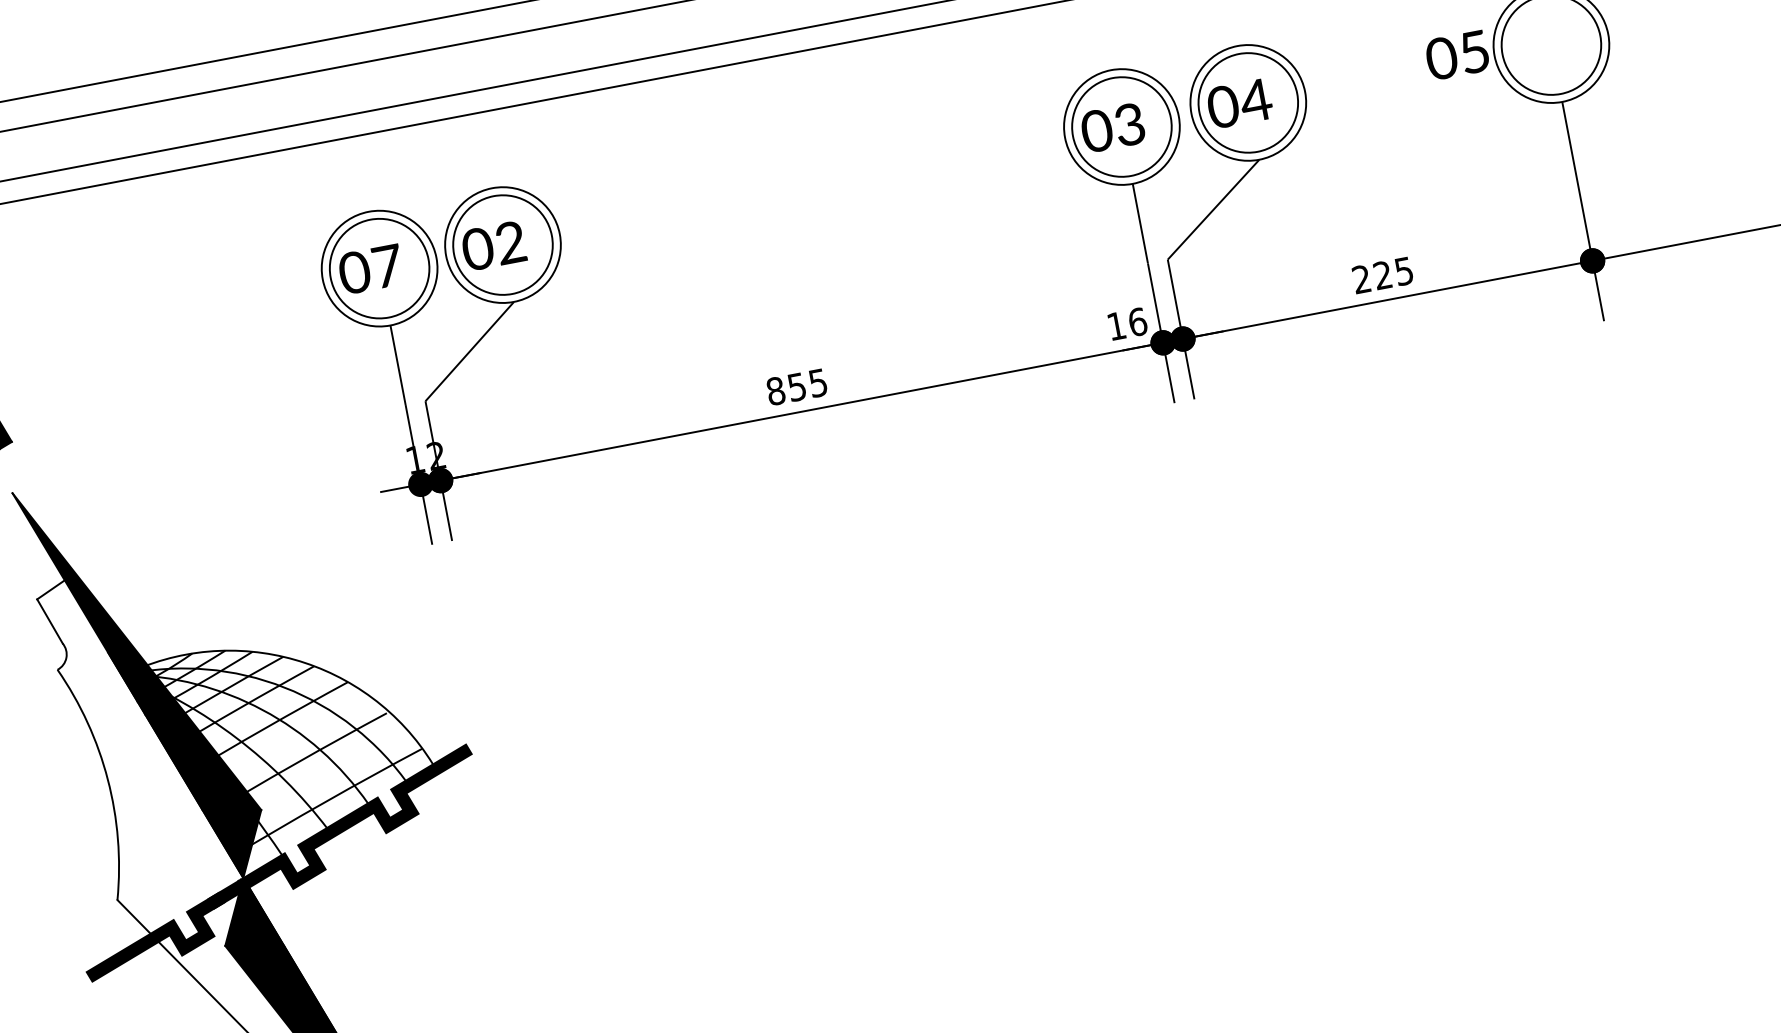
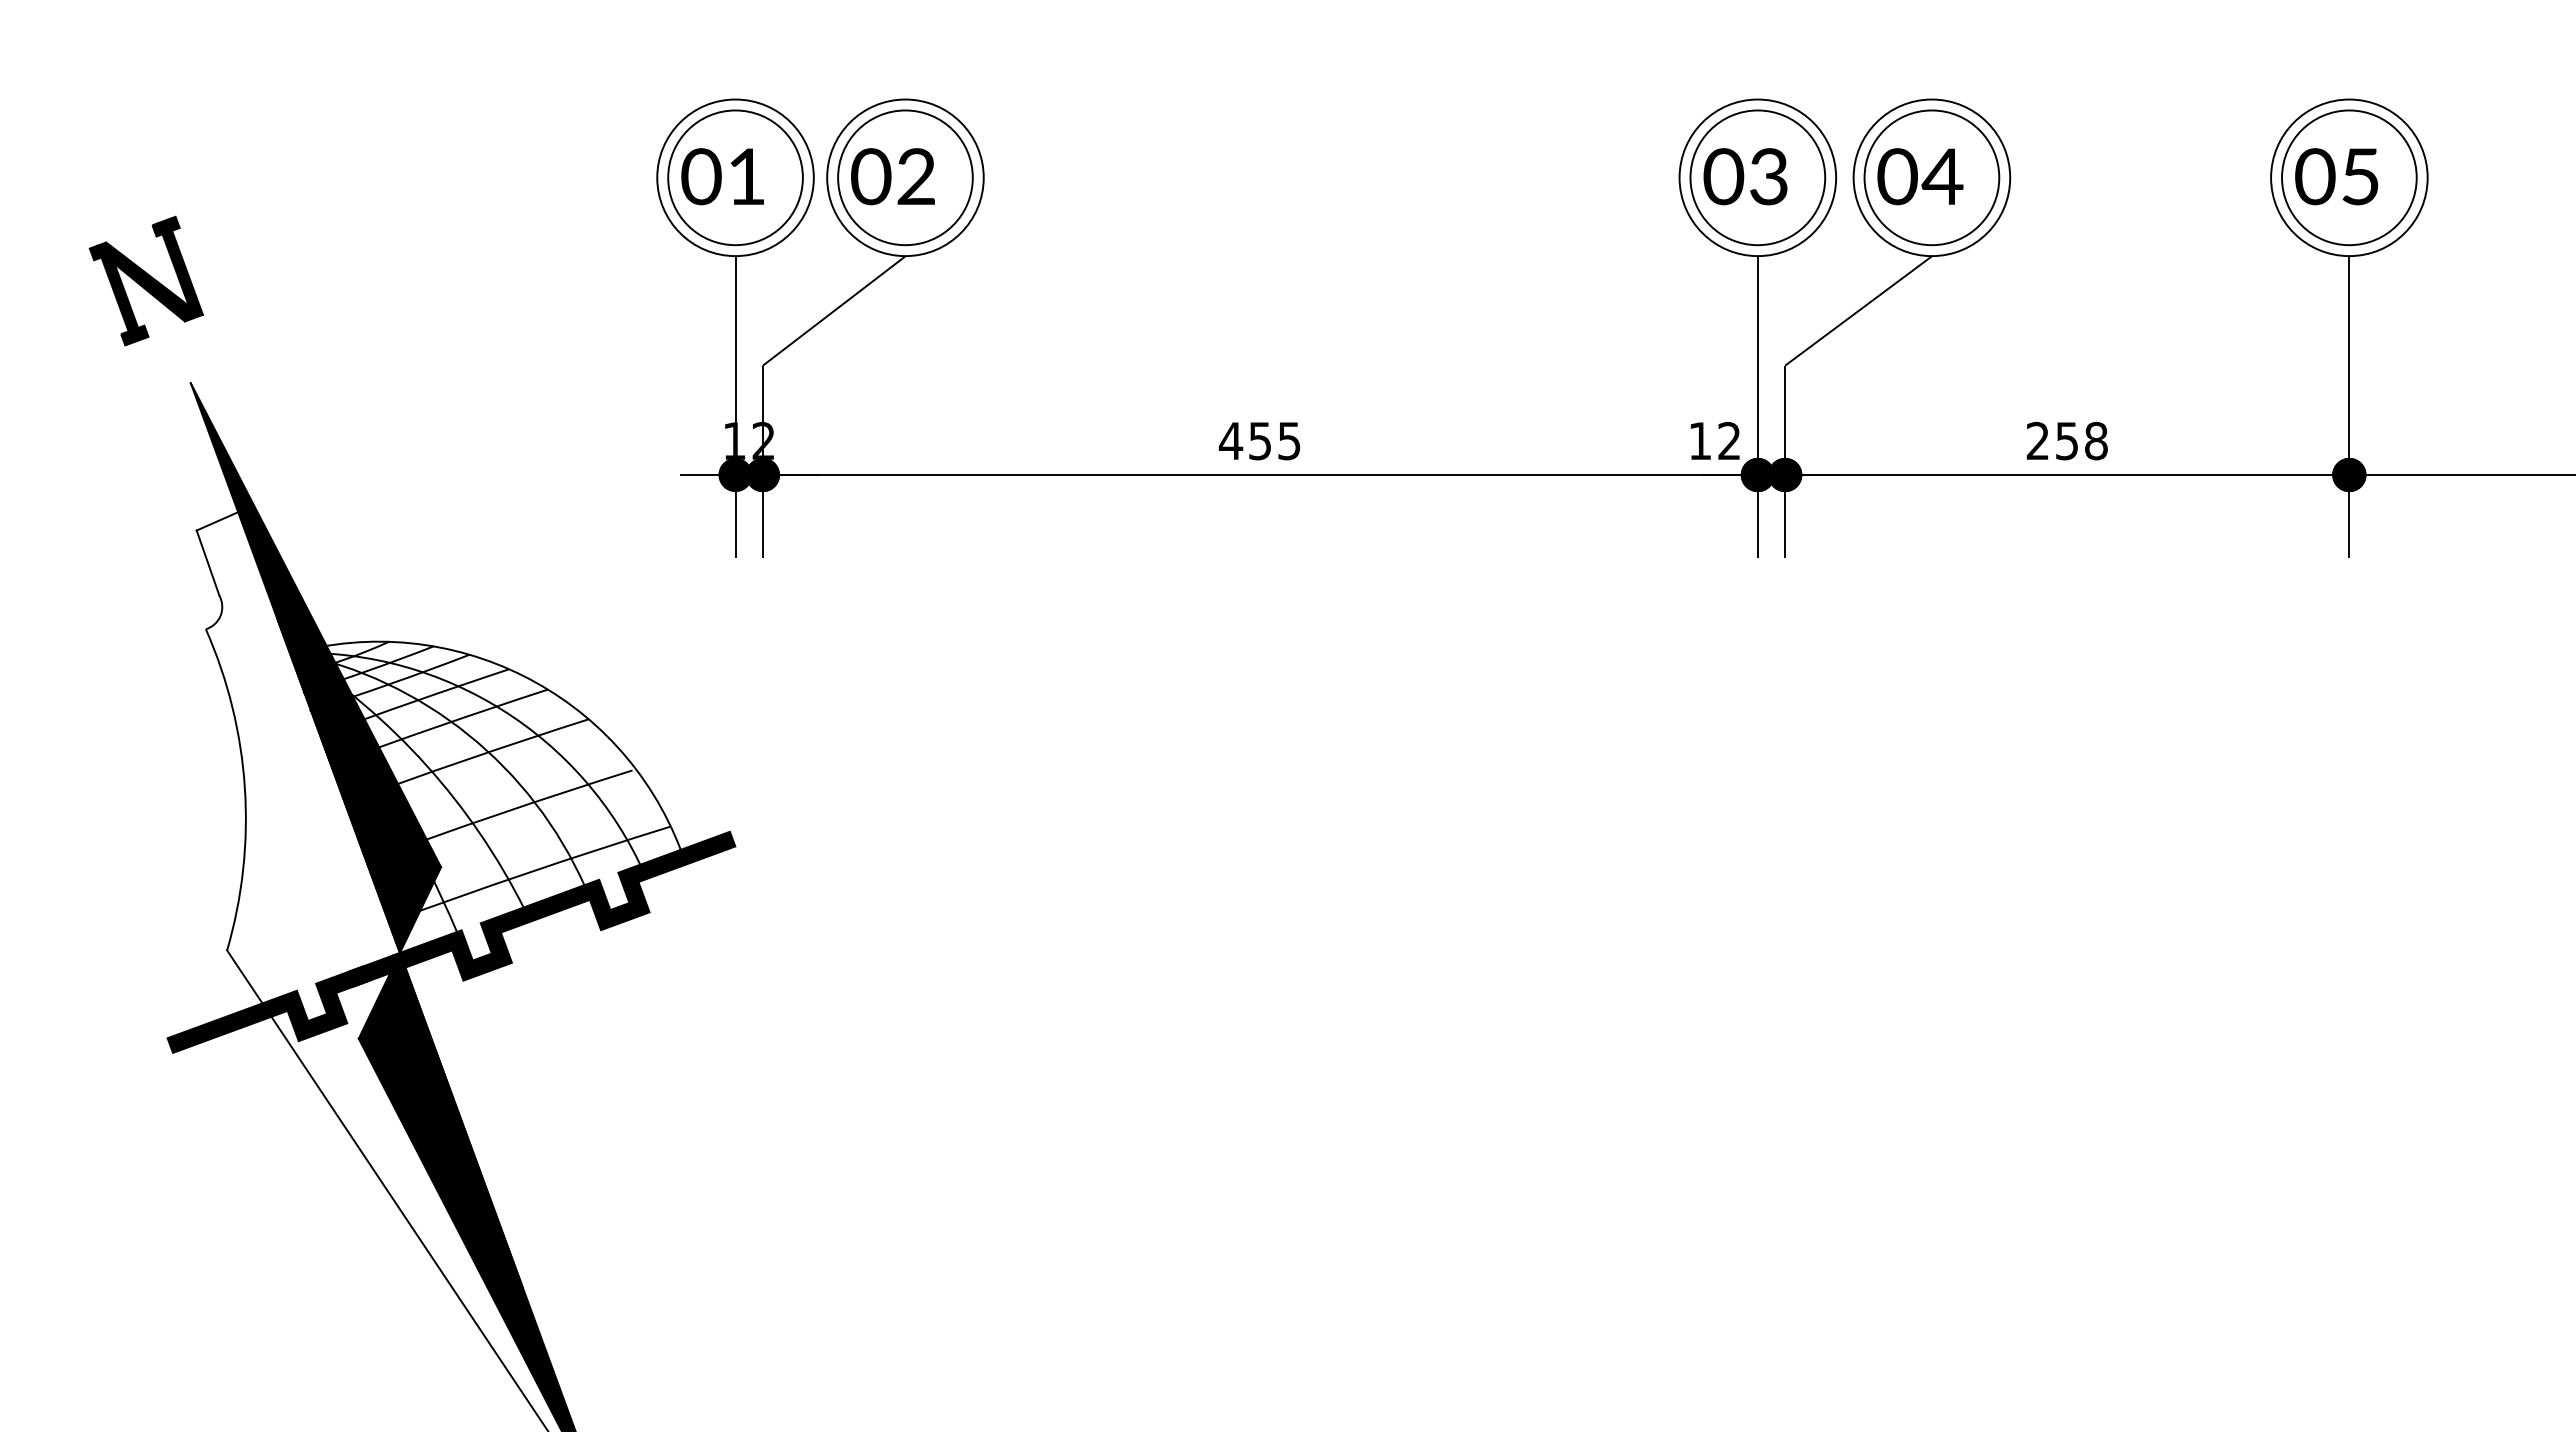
text: (1457, 55) -> (2336, 176), moved
text: (388, 266) -> (747, 176), 07 -> 01
text: (1393, 272) -> (2081, 440), 225 -> 258
text: (1137, 321) -> (1729, 440), 16 -> 12
text: (775, 390) -> (1230, 440), 855 -> 455

